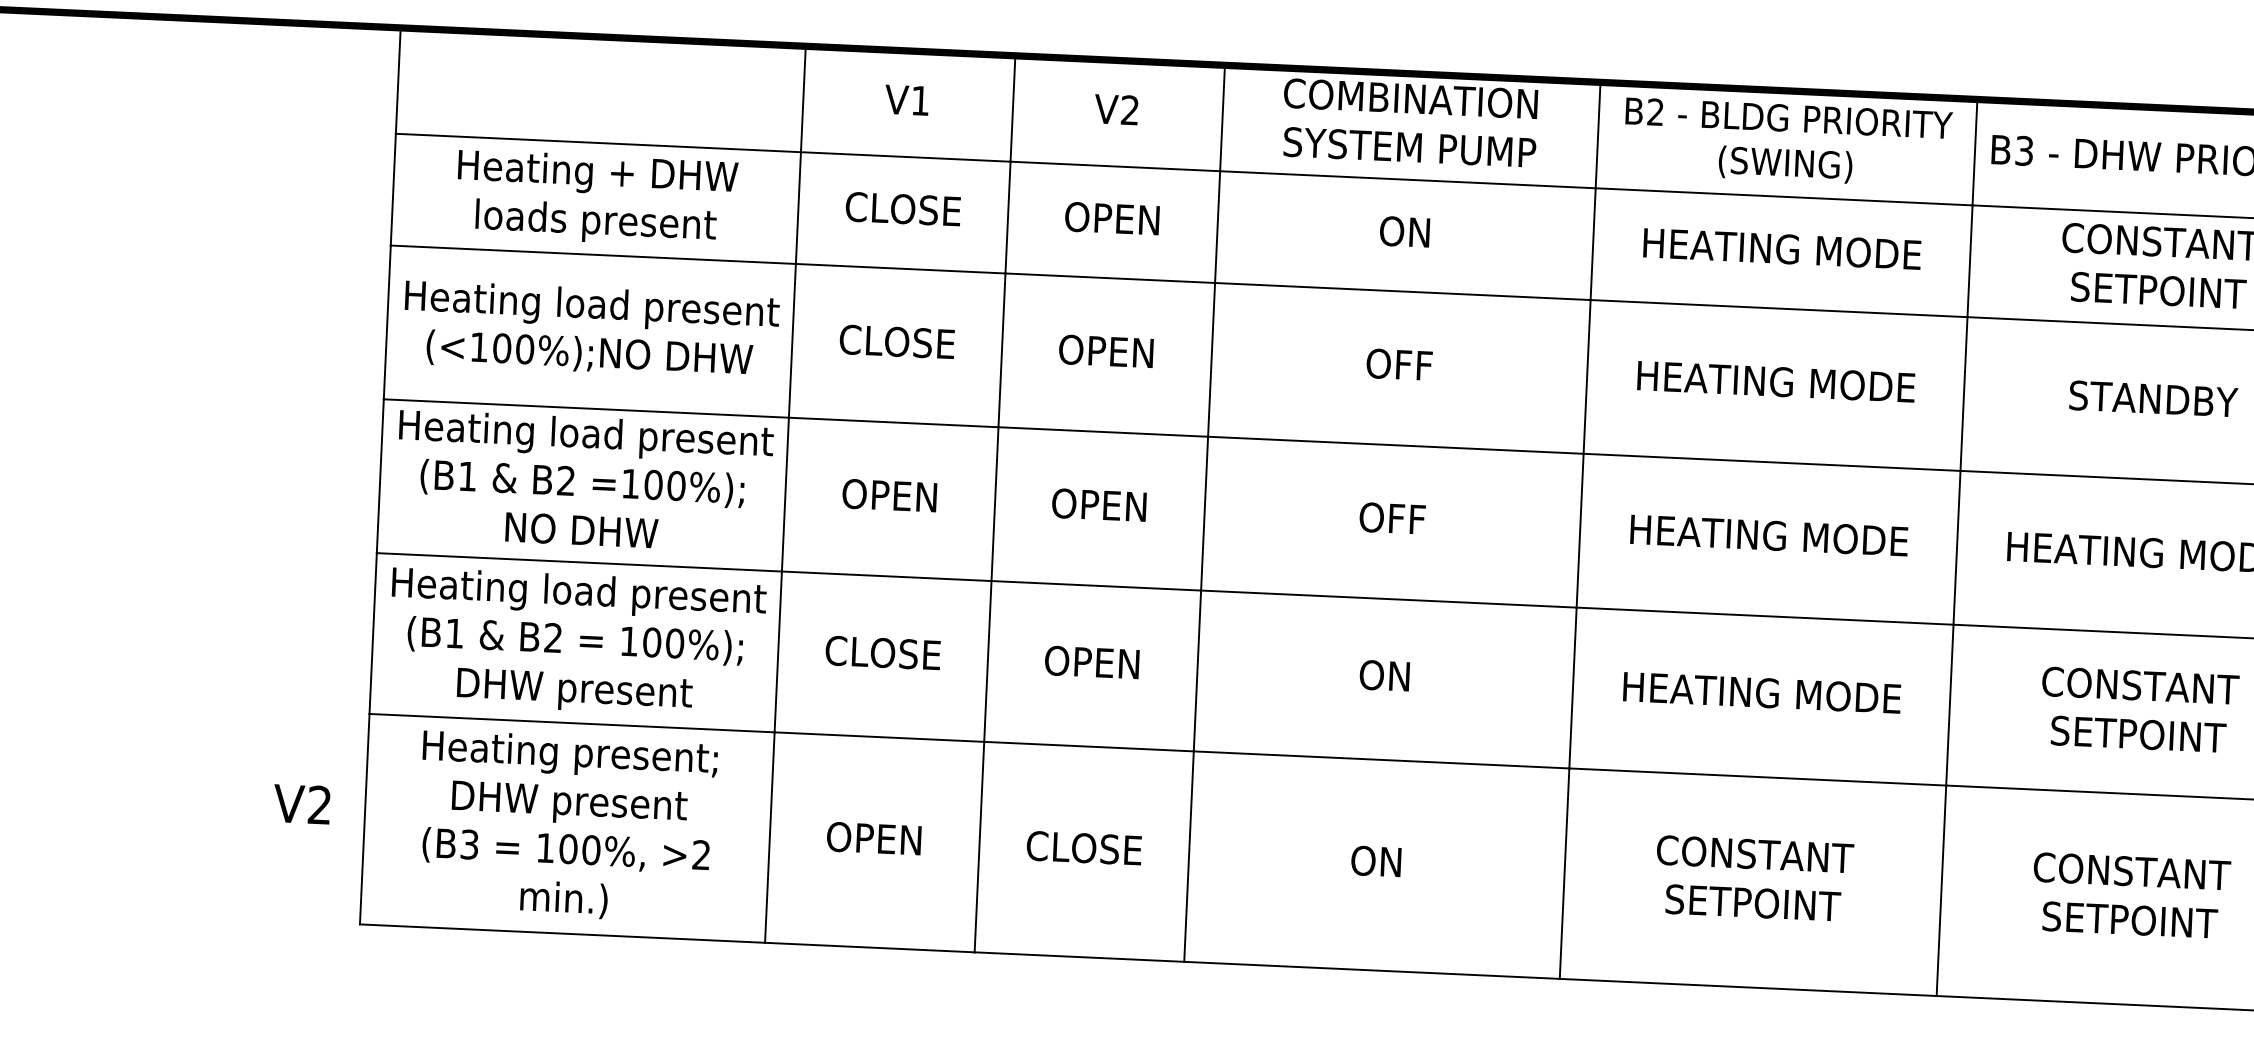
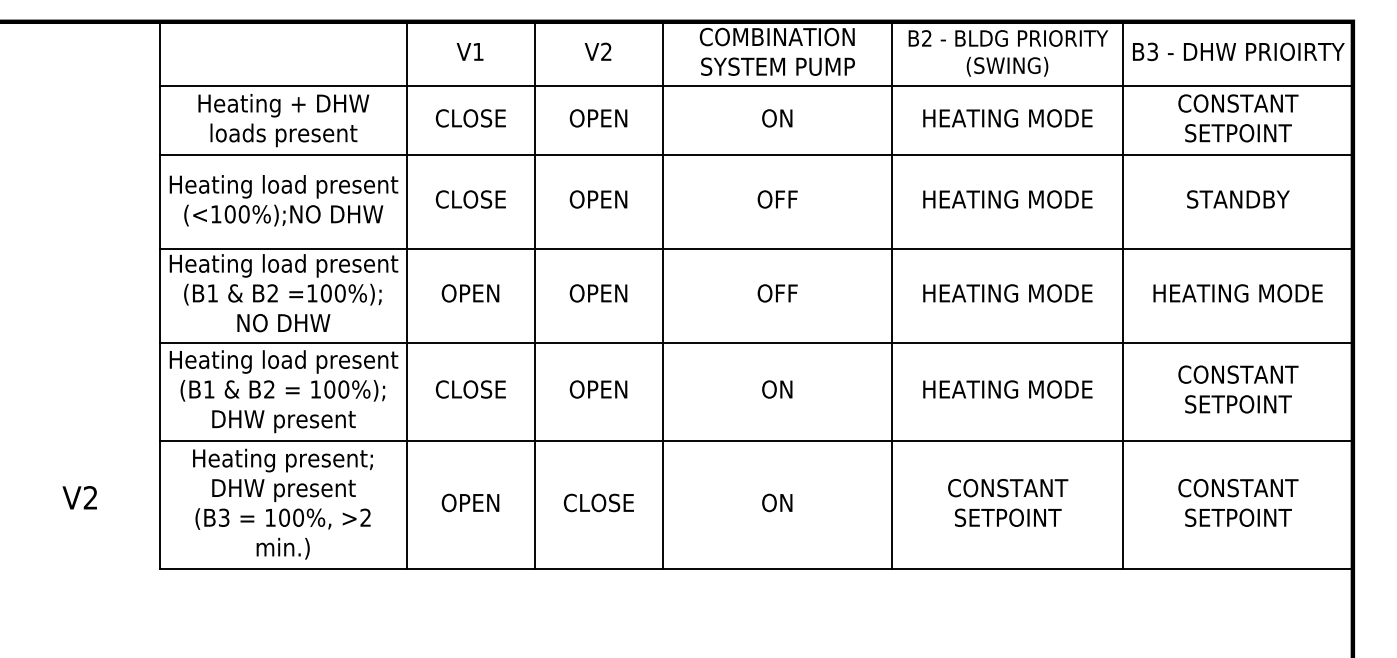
text: (301, 803) -> (79, 497), moved

